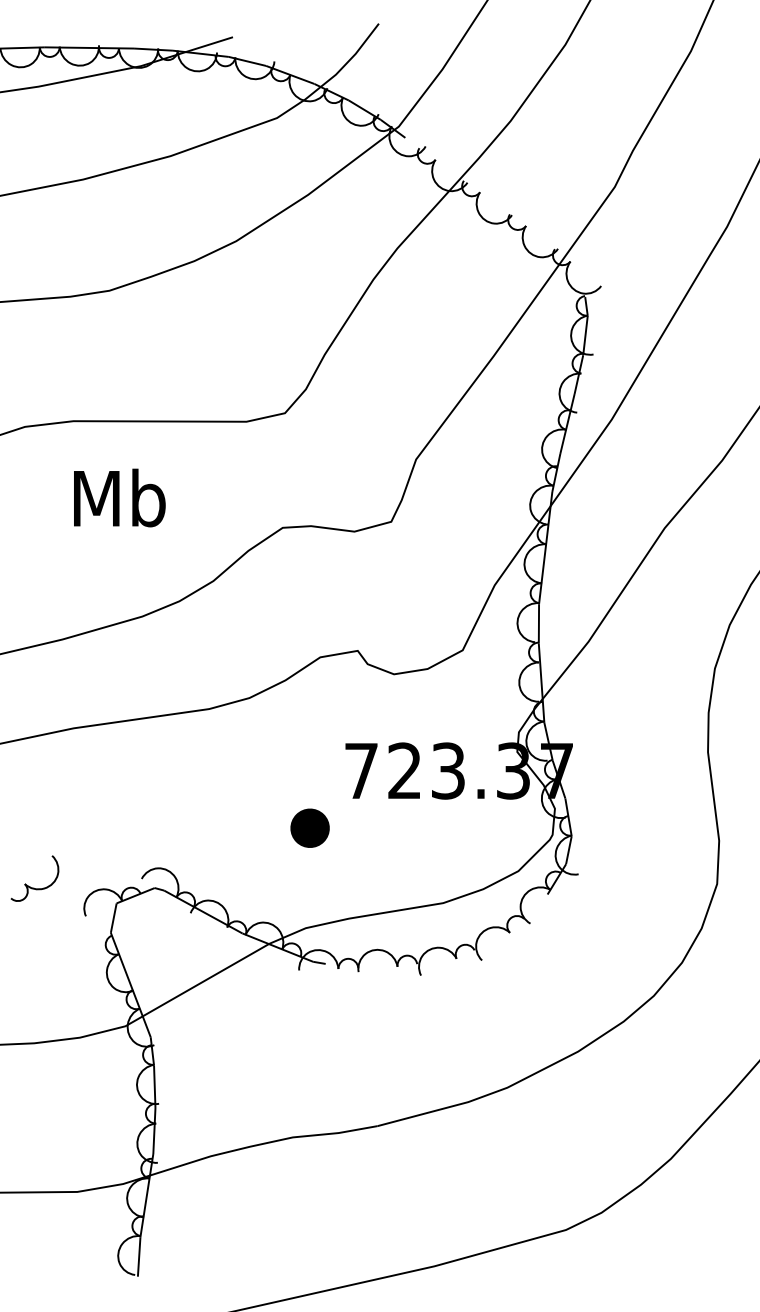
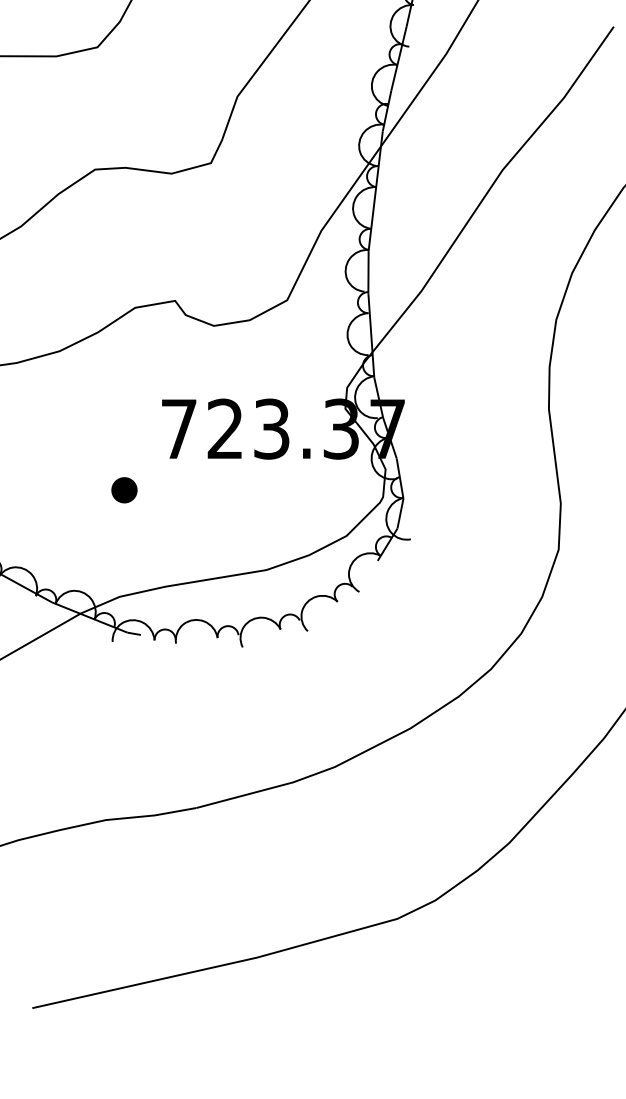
part: (310, 828) -> (124, 490), size x0.62

